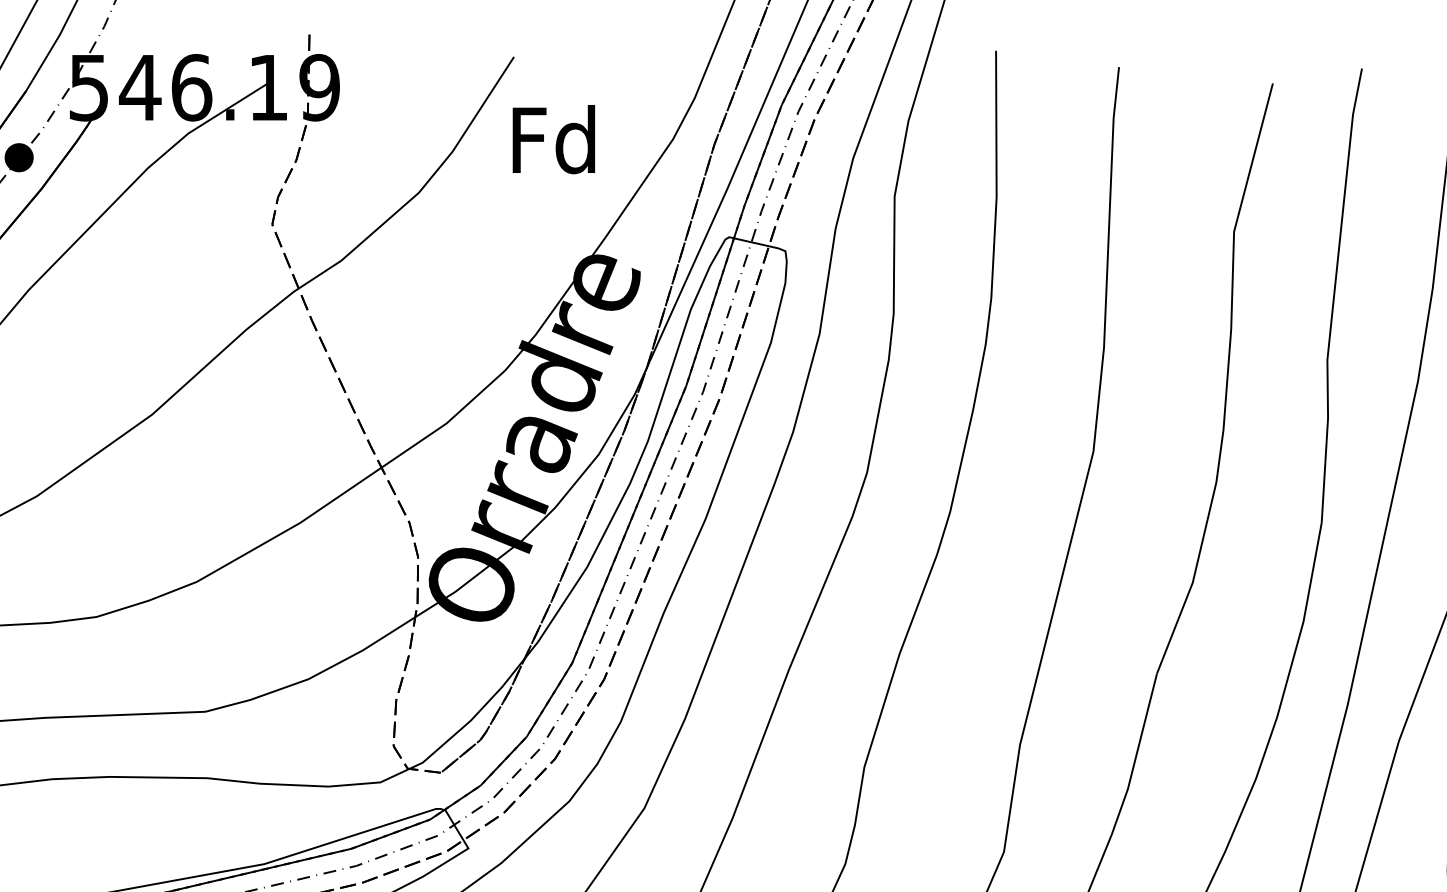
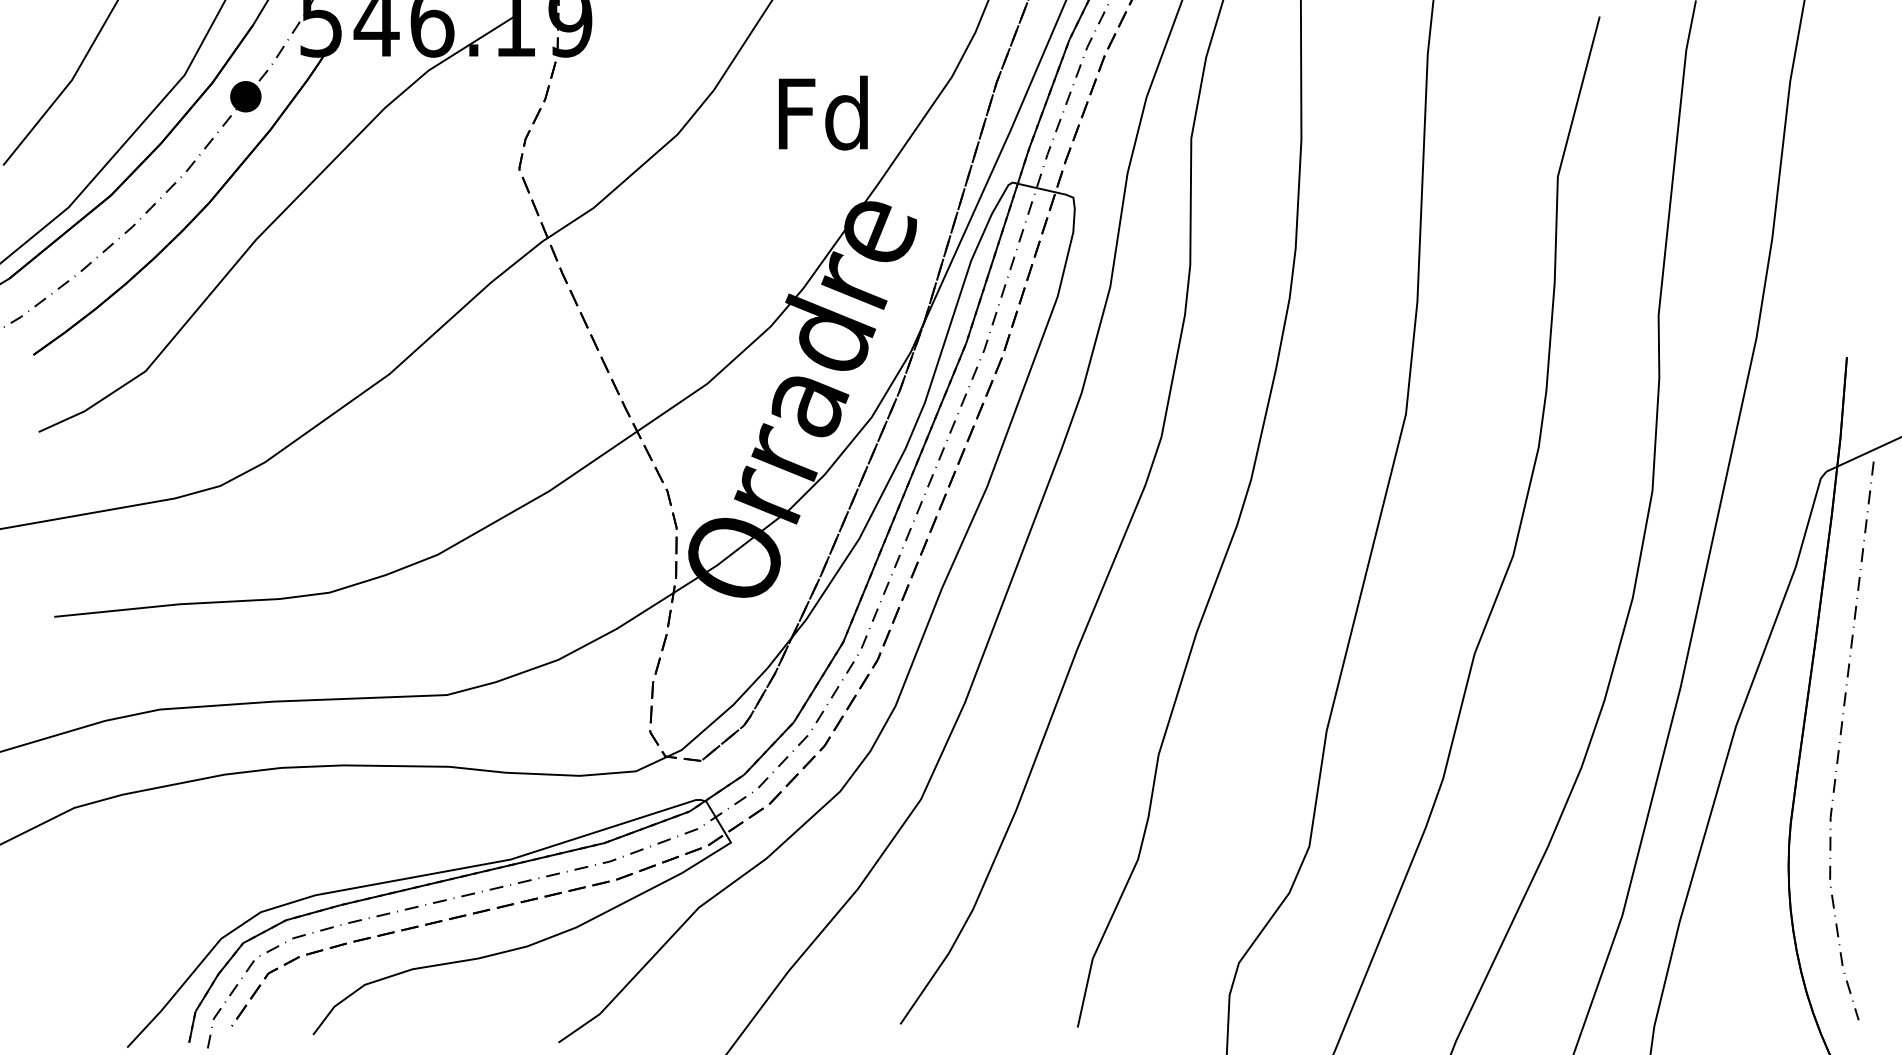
text: (554, 138) -> (823, 112), moved

